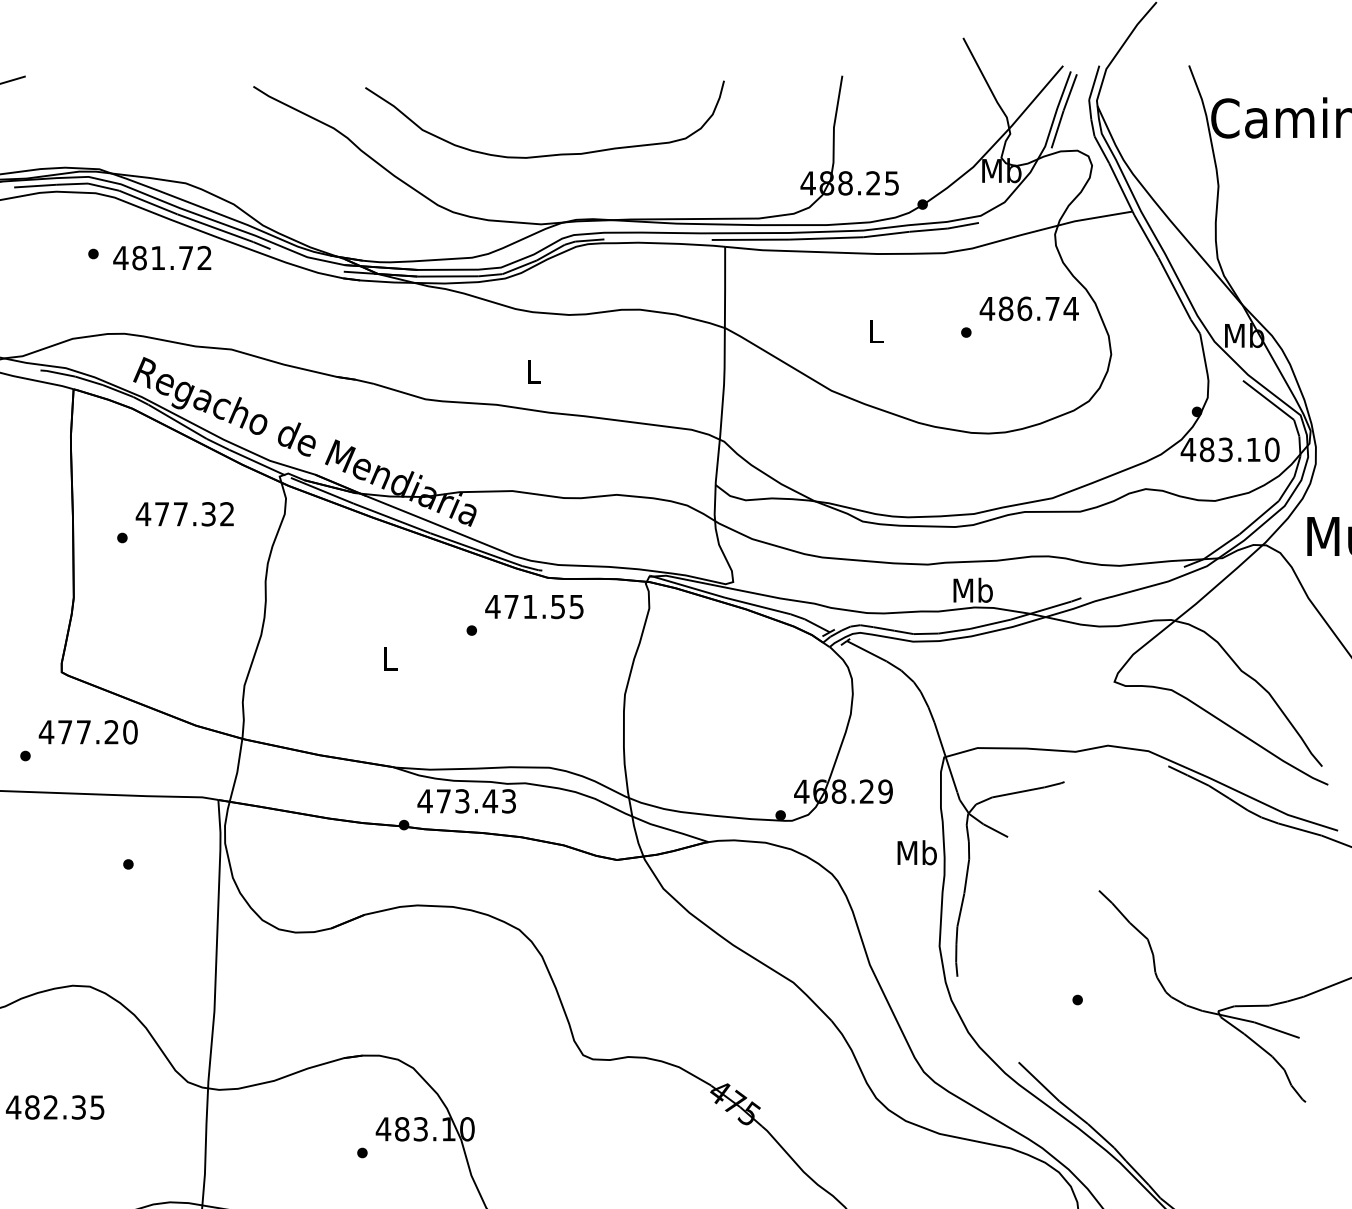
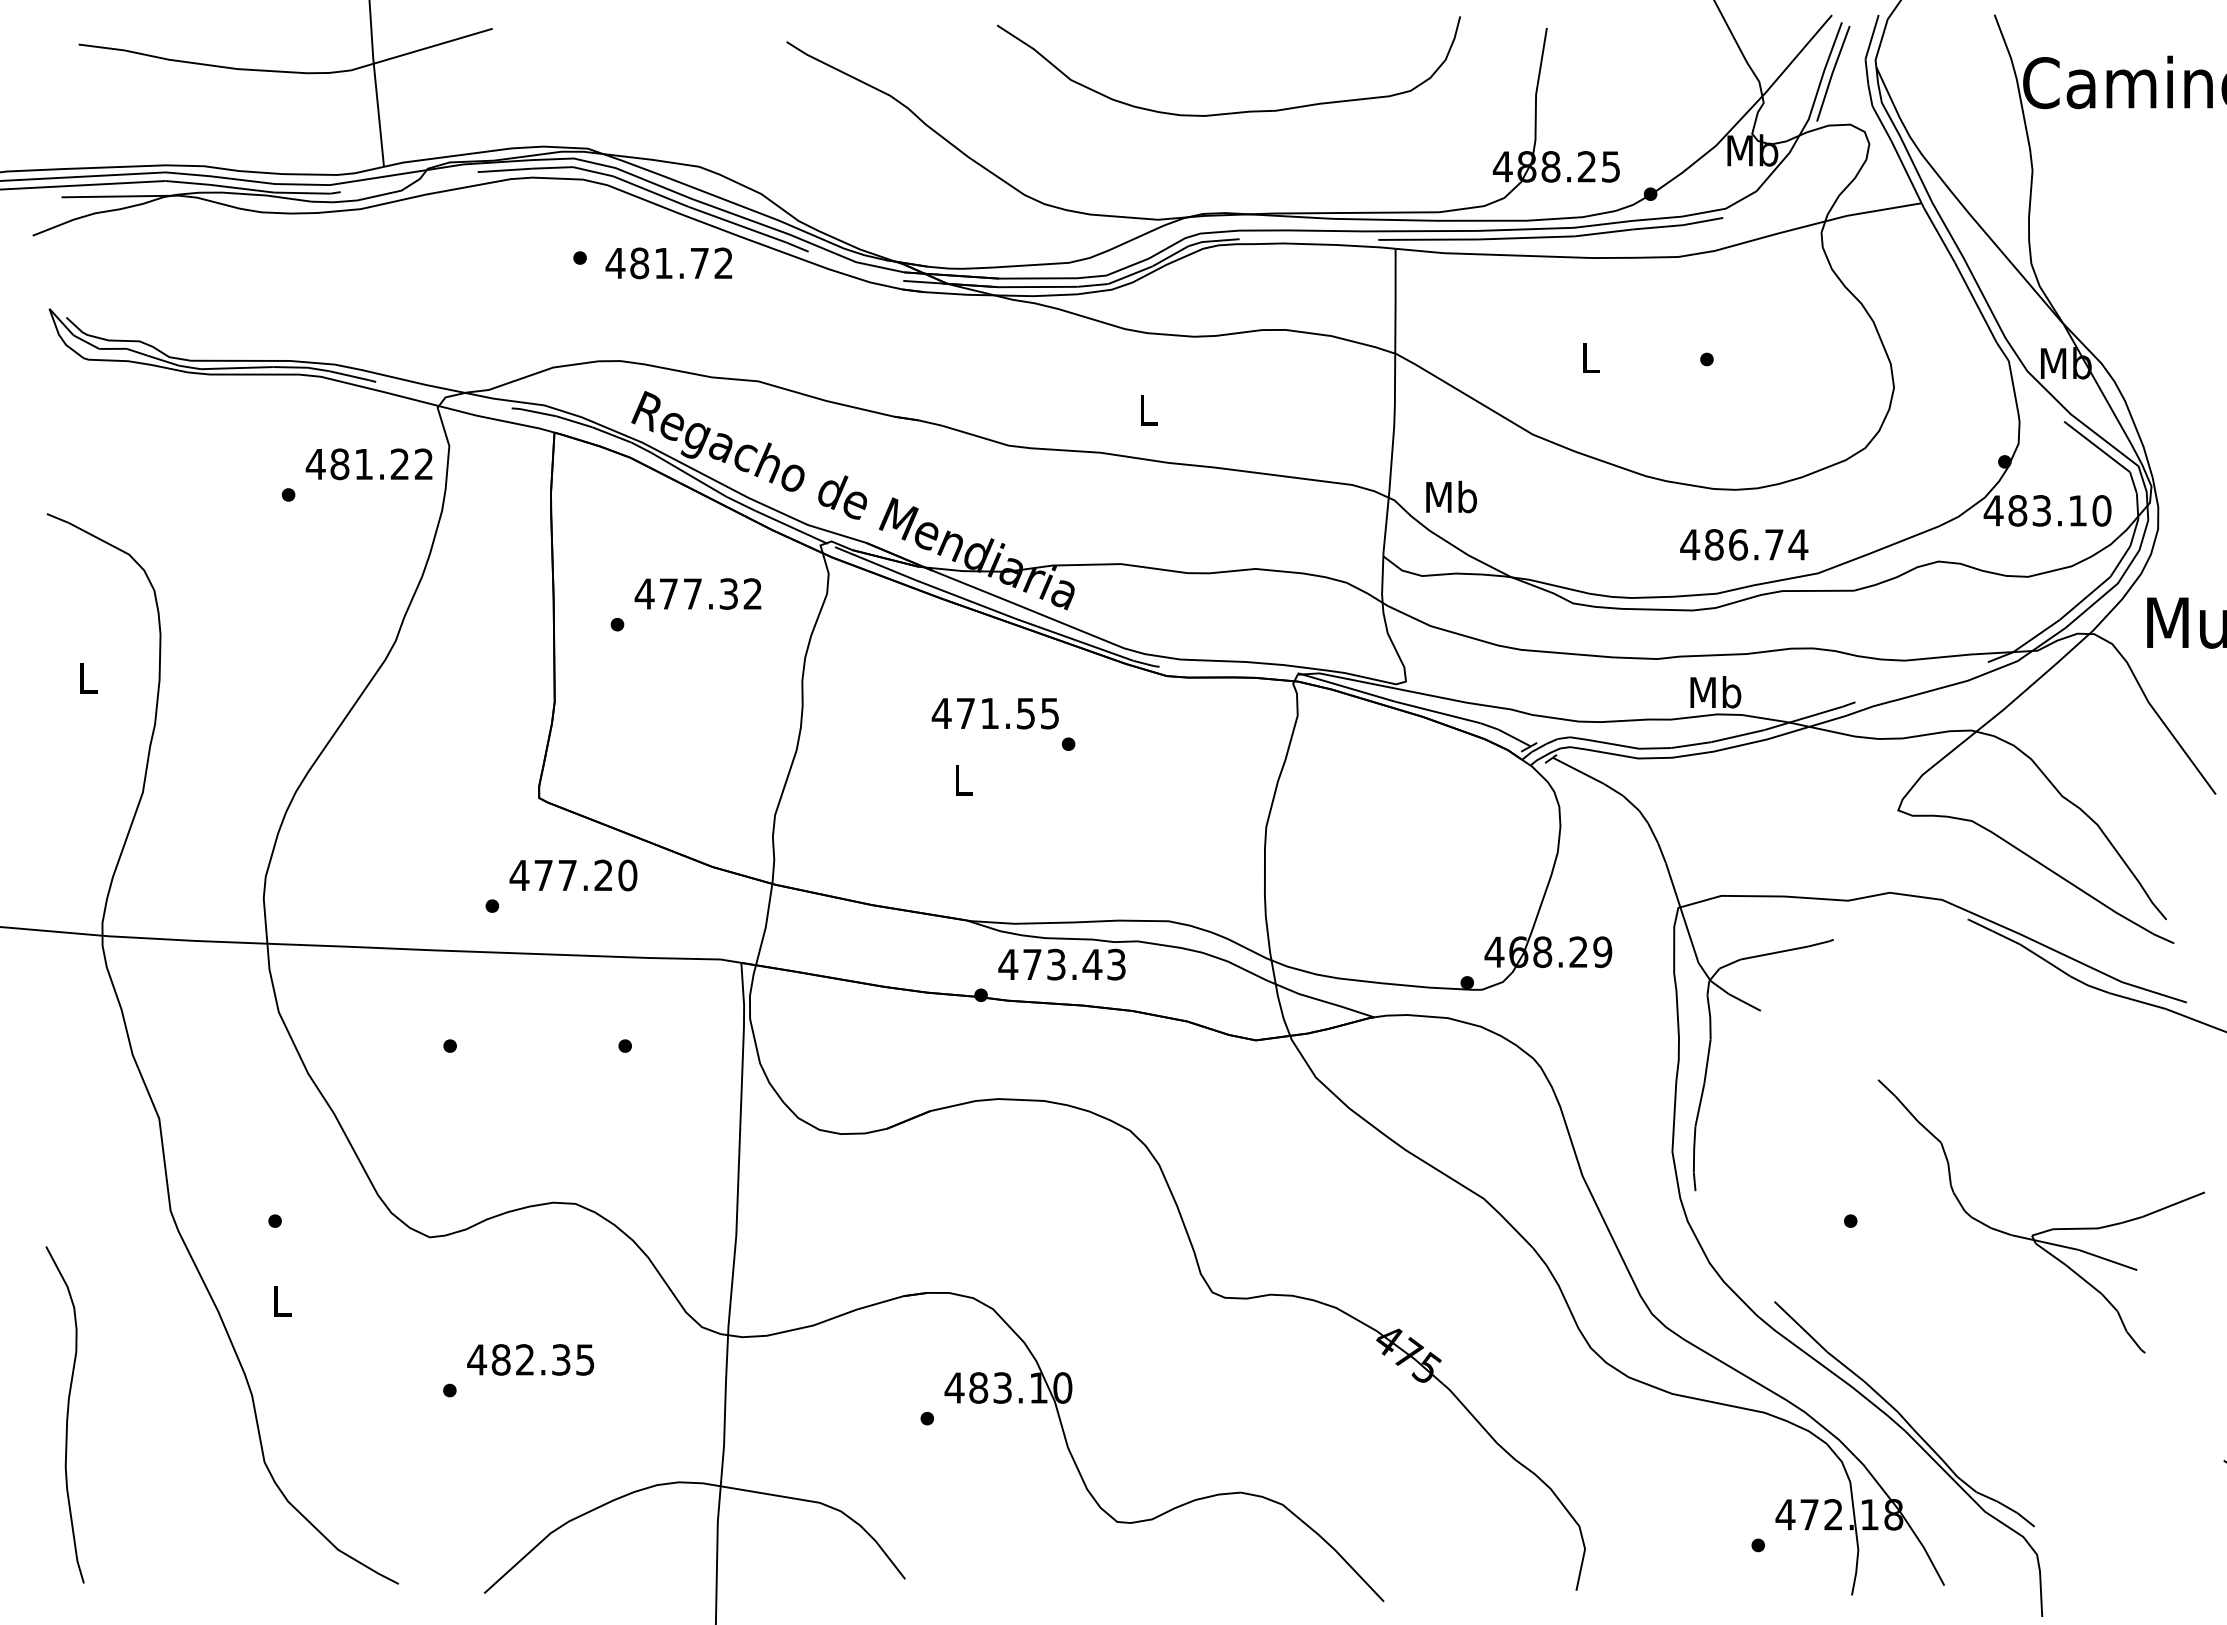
curve: (551, 154) -> (1237, 111), moved
text: (1029, 308) -> (1744, 544), moved
text: (533, 606) -> (994, 713), moved
text: (917, 852) -> (1451, 496), moved

